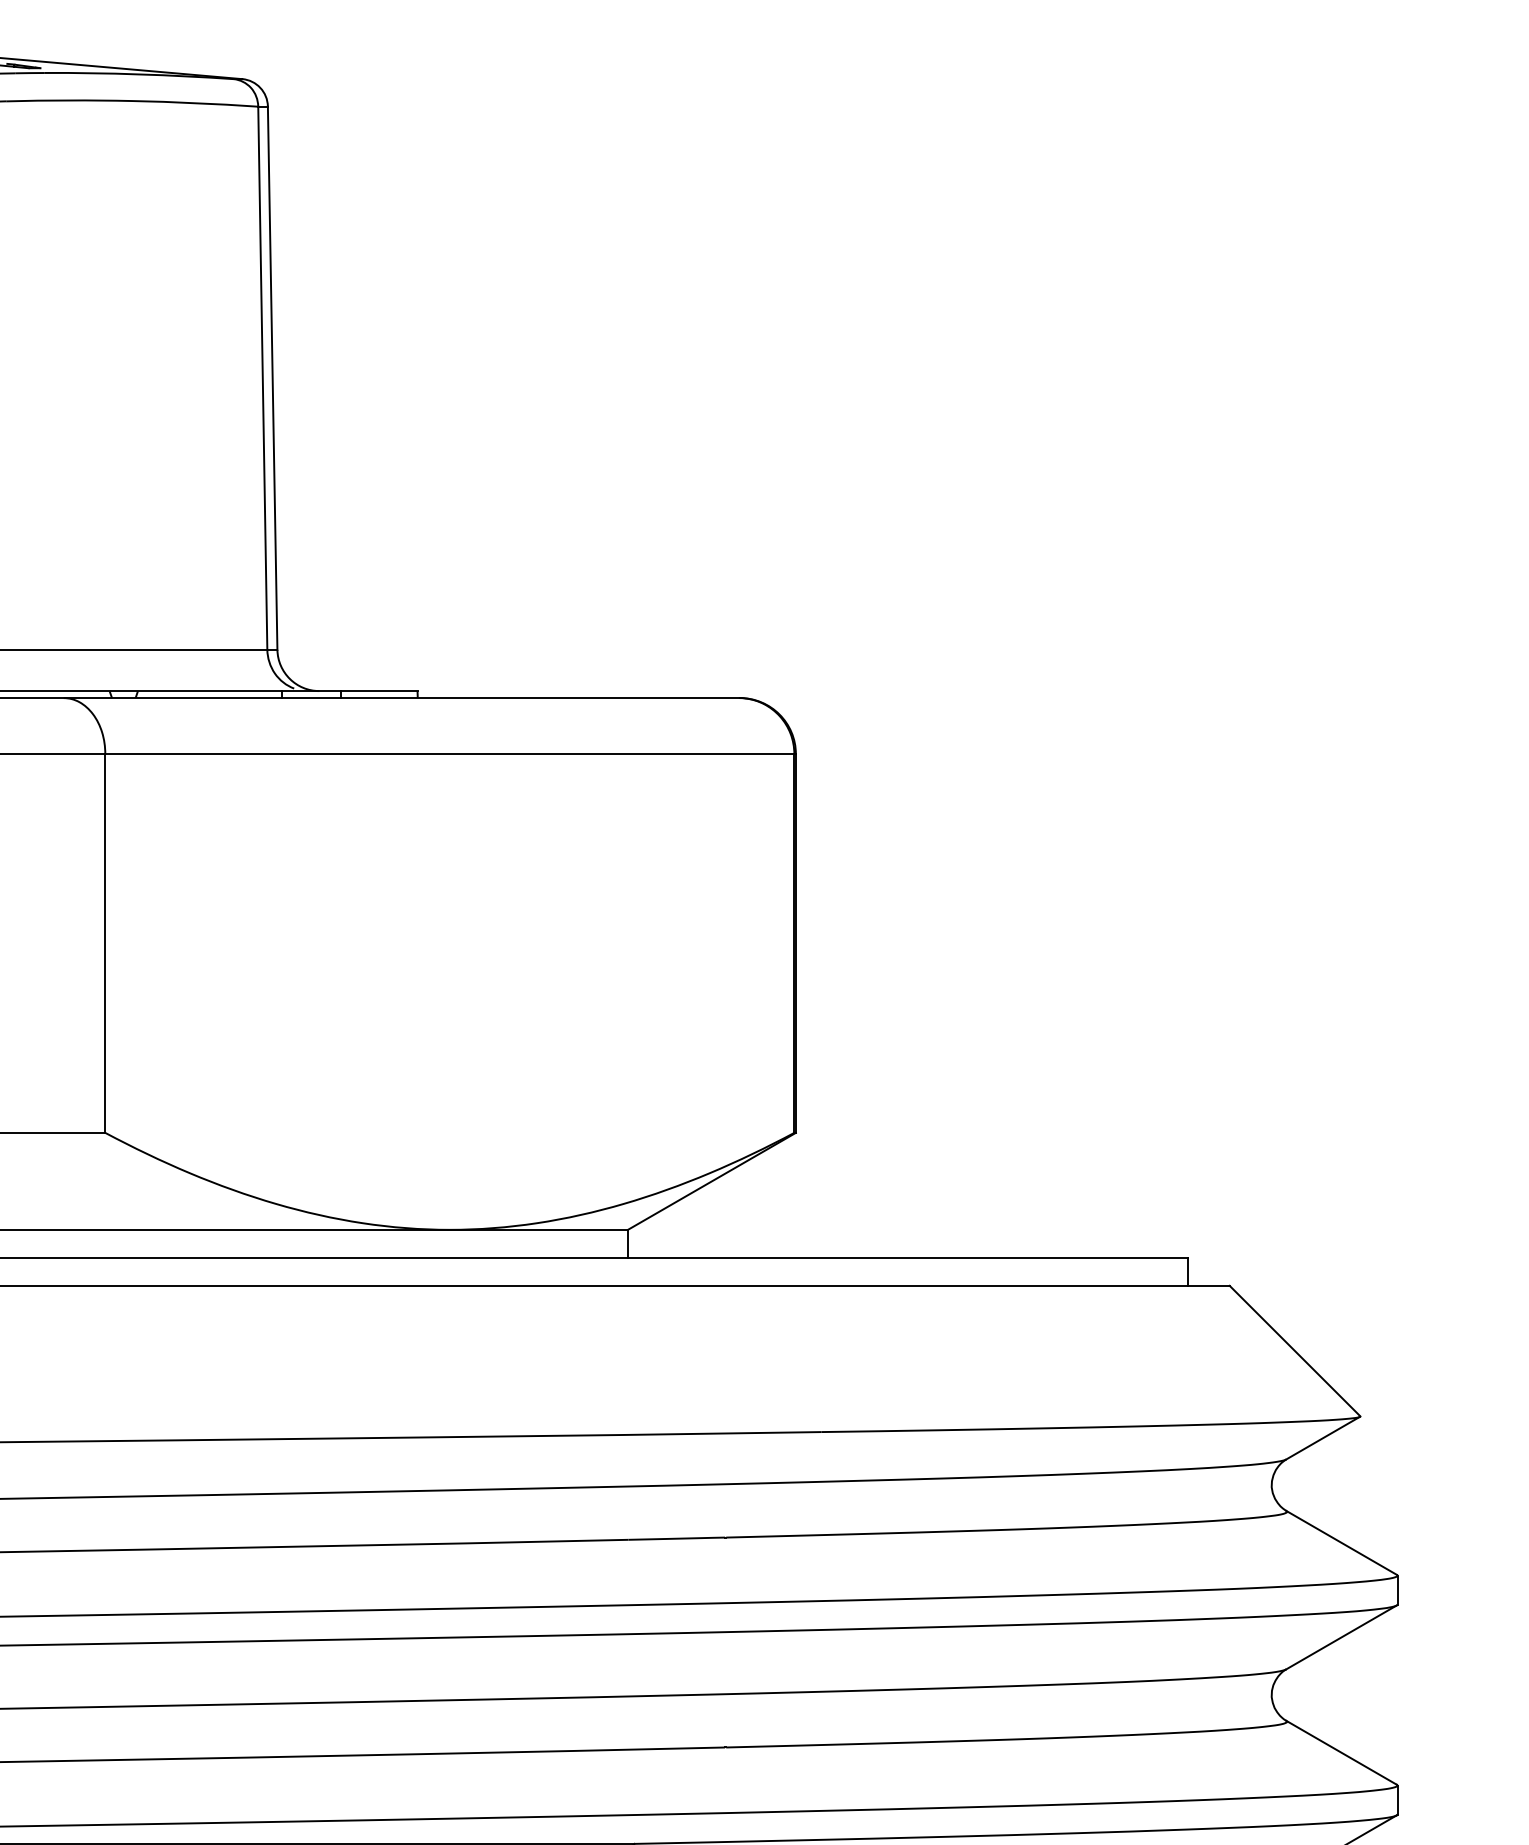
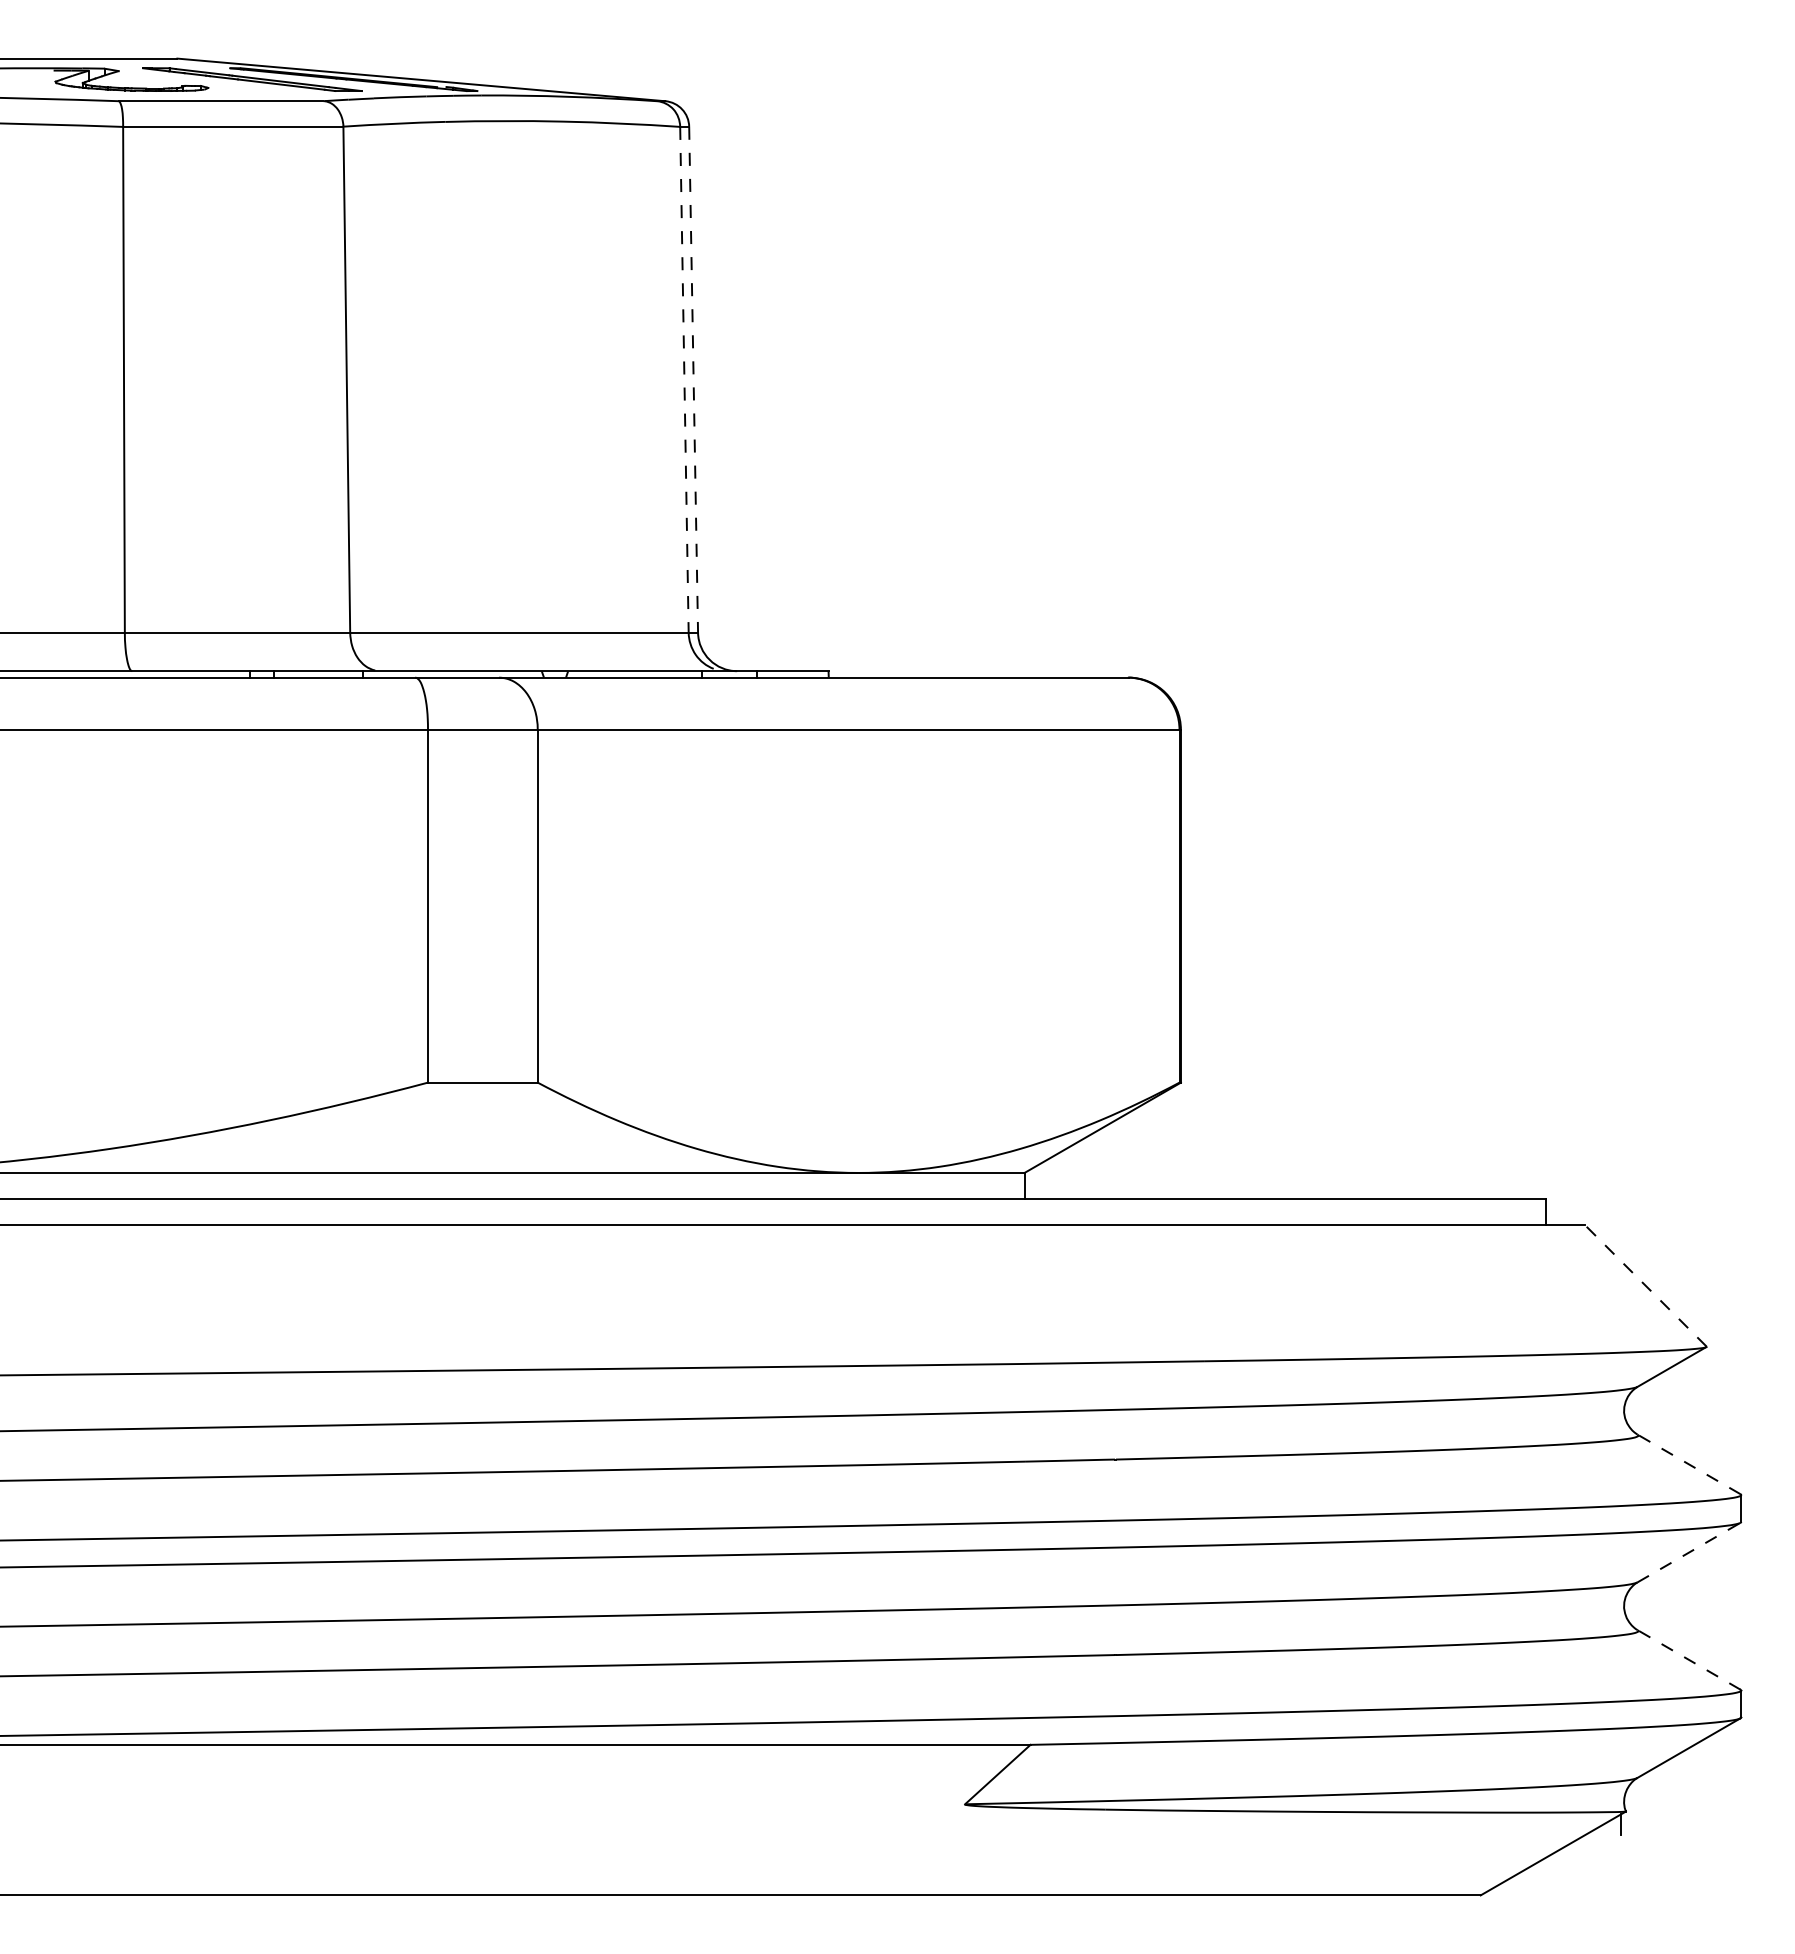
line: (262, 377) -> (684, 379), solid -> dashed
line: (272, 378) -> (693, 380), solid -> dashed
line: (1294, 1350) -> (1645, 1285), solid -> dashed
line: (1340, 1542) -> (1688, 1464), solid -> dashed
line: (1341, 1637) -> (1689, 1552), solid -> dashed
line: (1340, 1752) -> (1688, 1659), solid -> dashed

